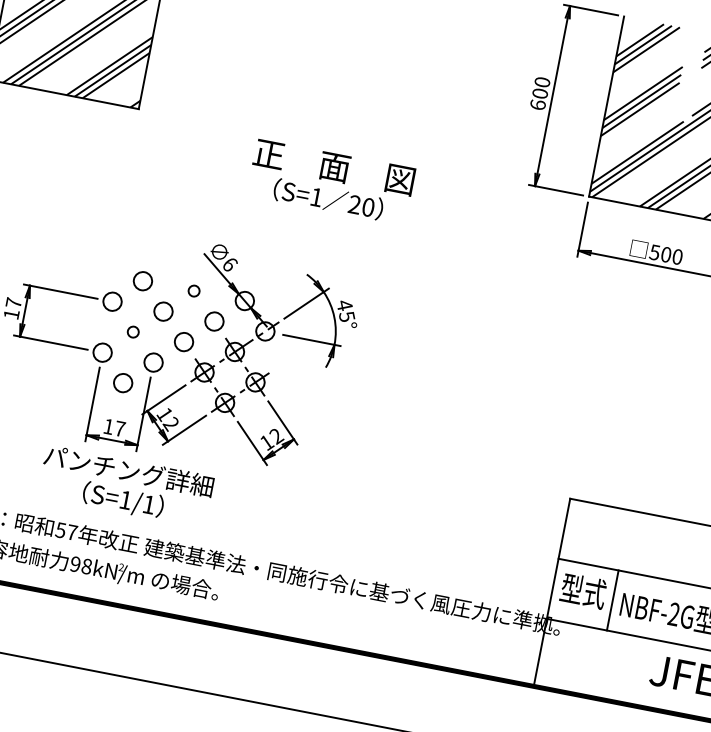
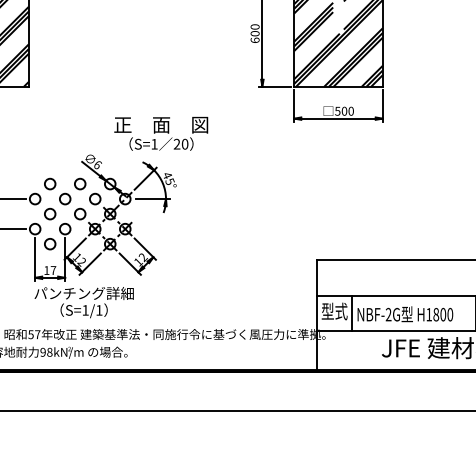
text: (331, 181) -> (161, 133), moved
circle: (194, 290) -> (80, 183), size x1.67
circle: (133, 331) -> (50, 213), size x1.67
text: (124, 486) -> (83, 302), moved

